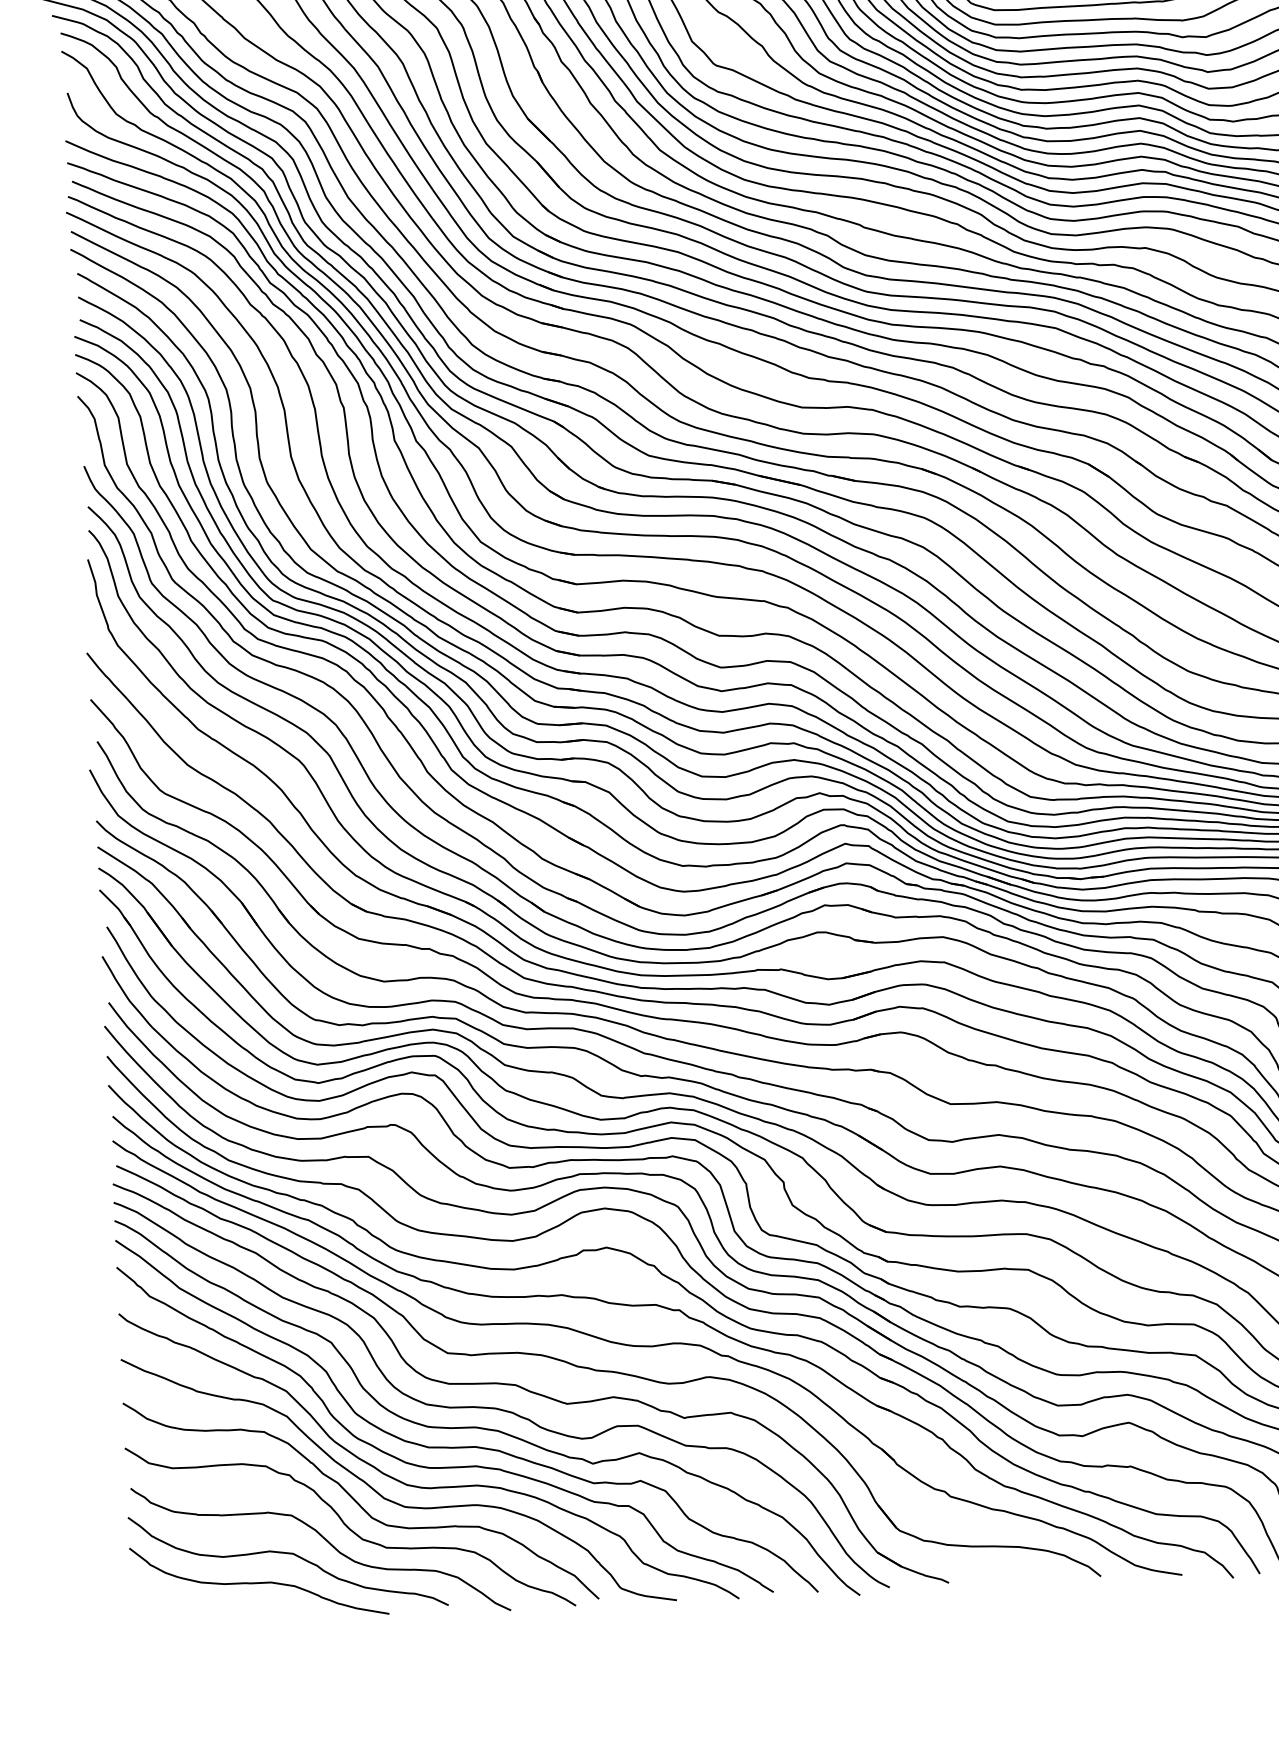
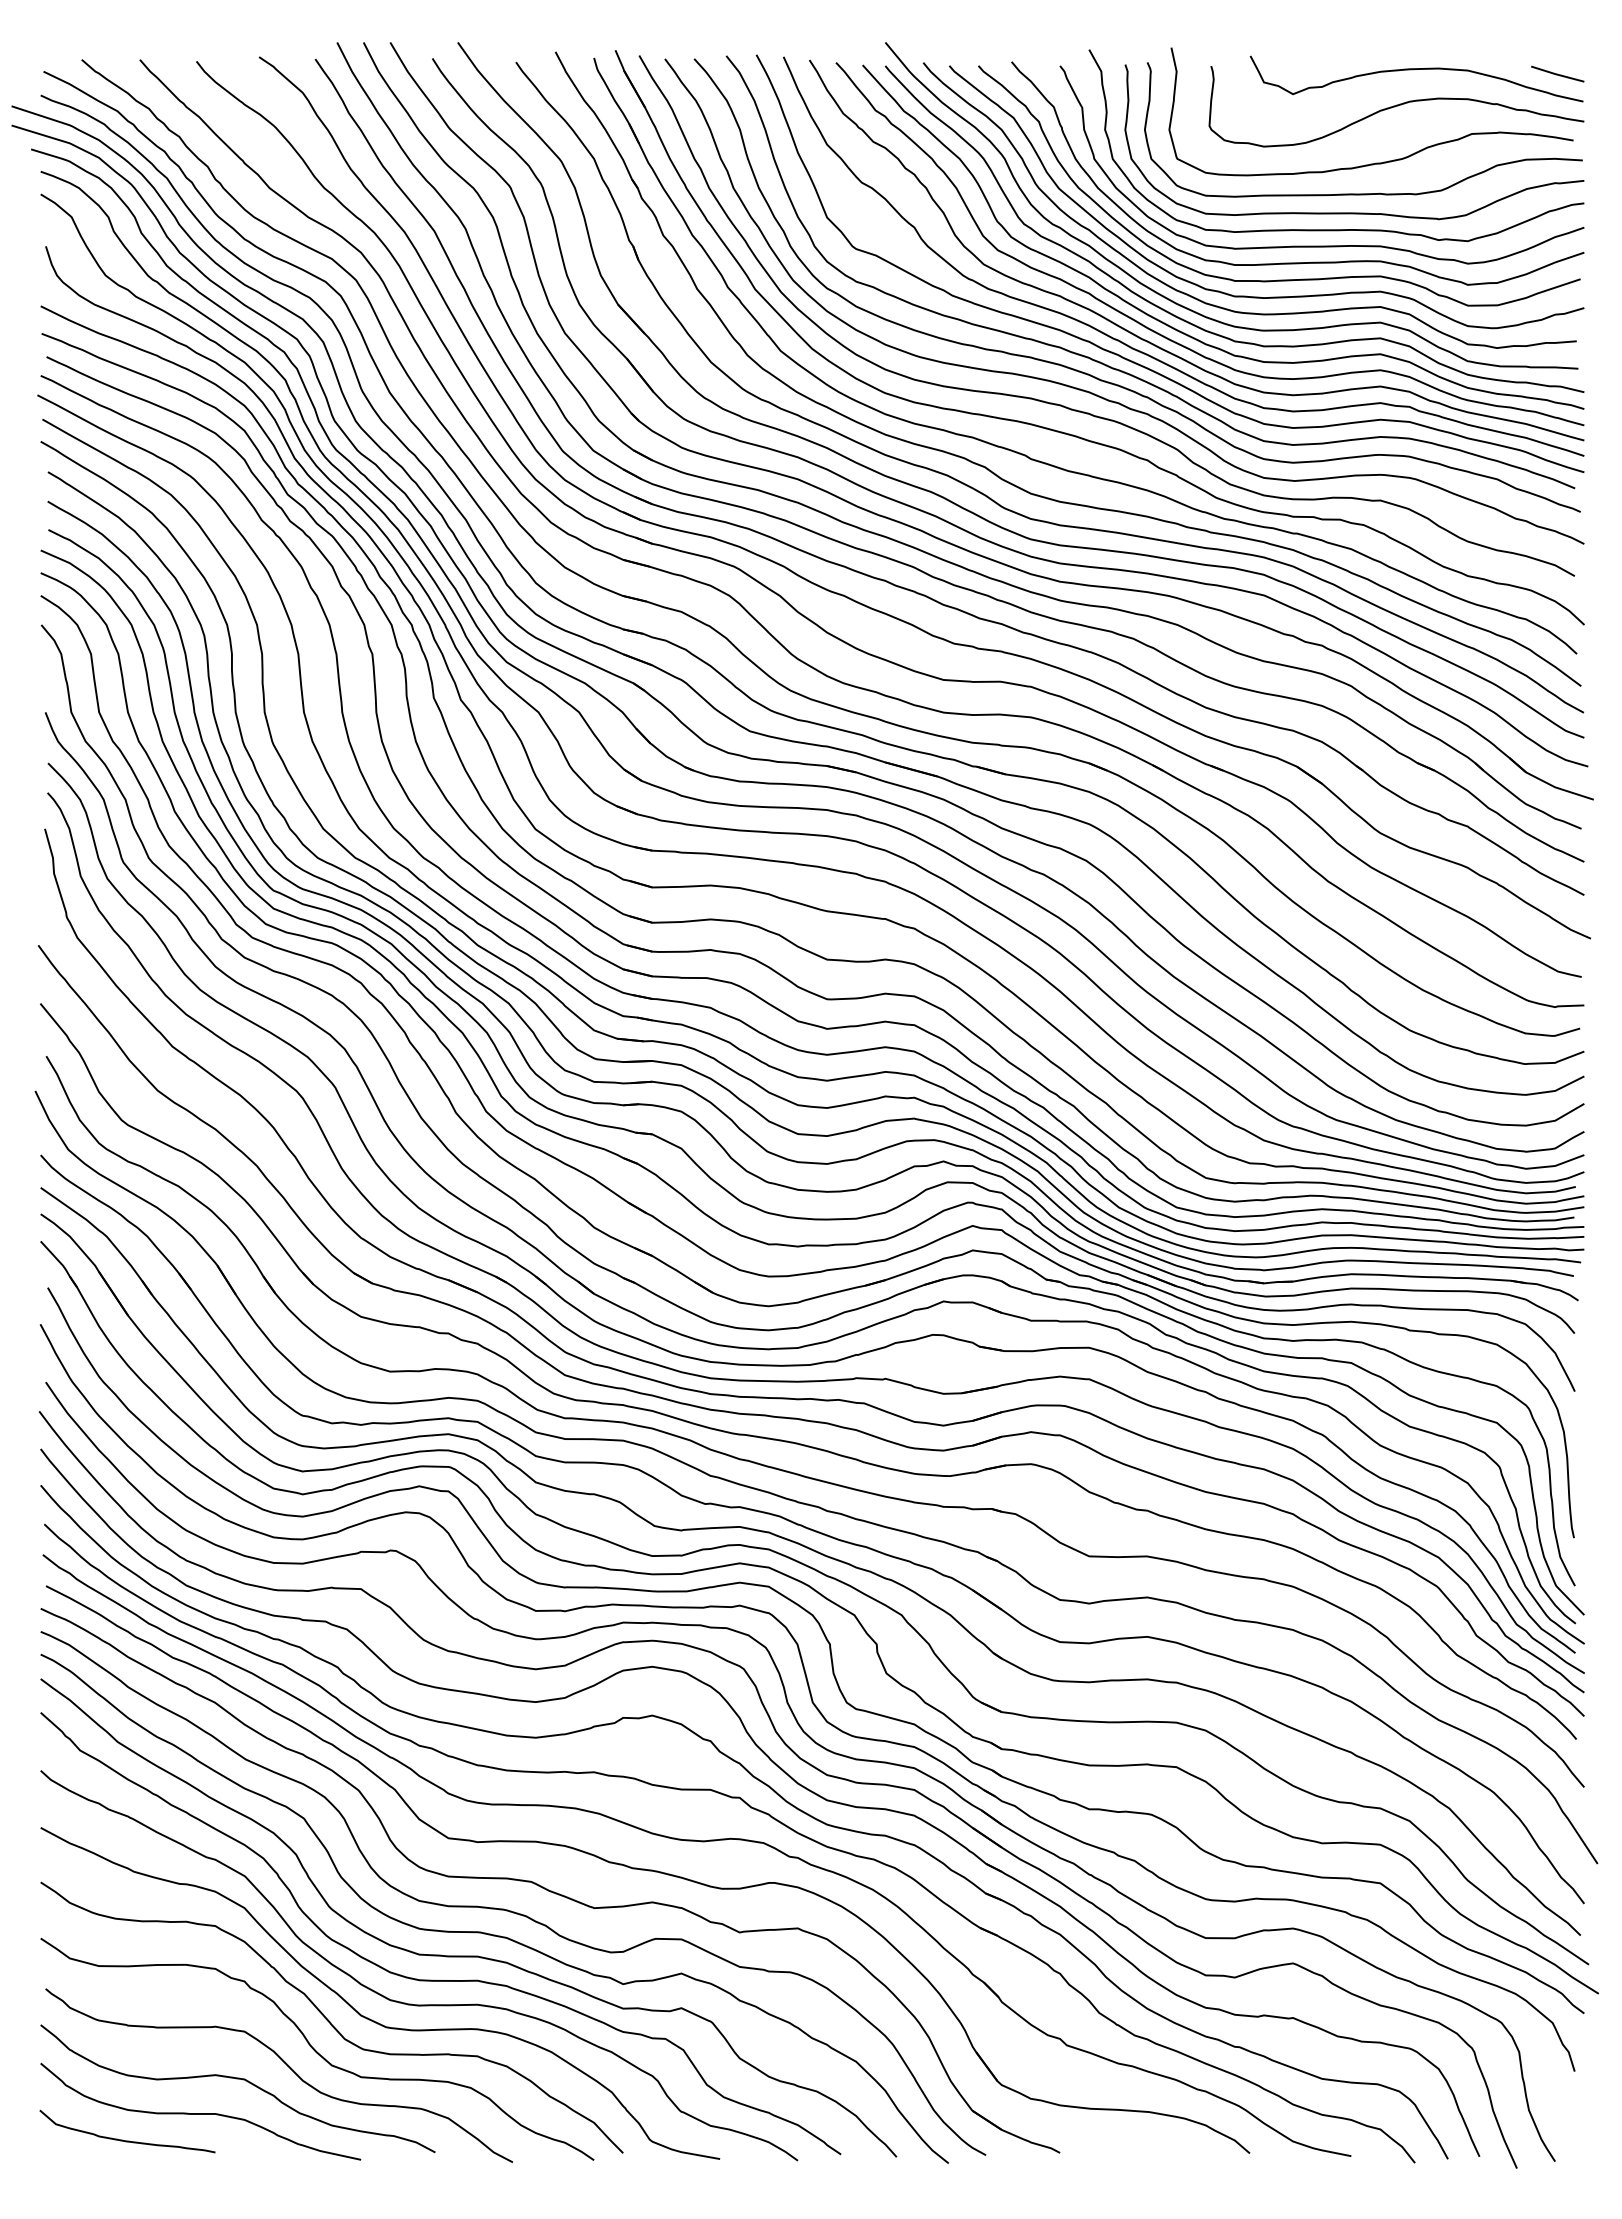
curve: (201, 1606) -> (127, 2140), added

